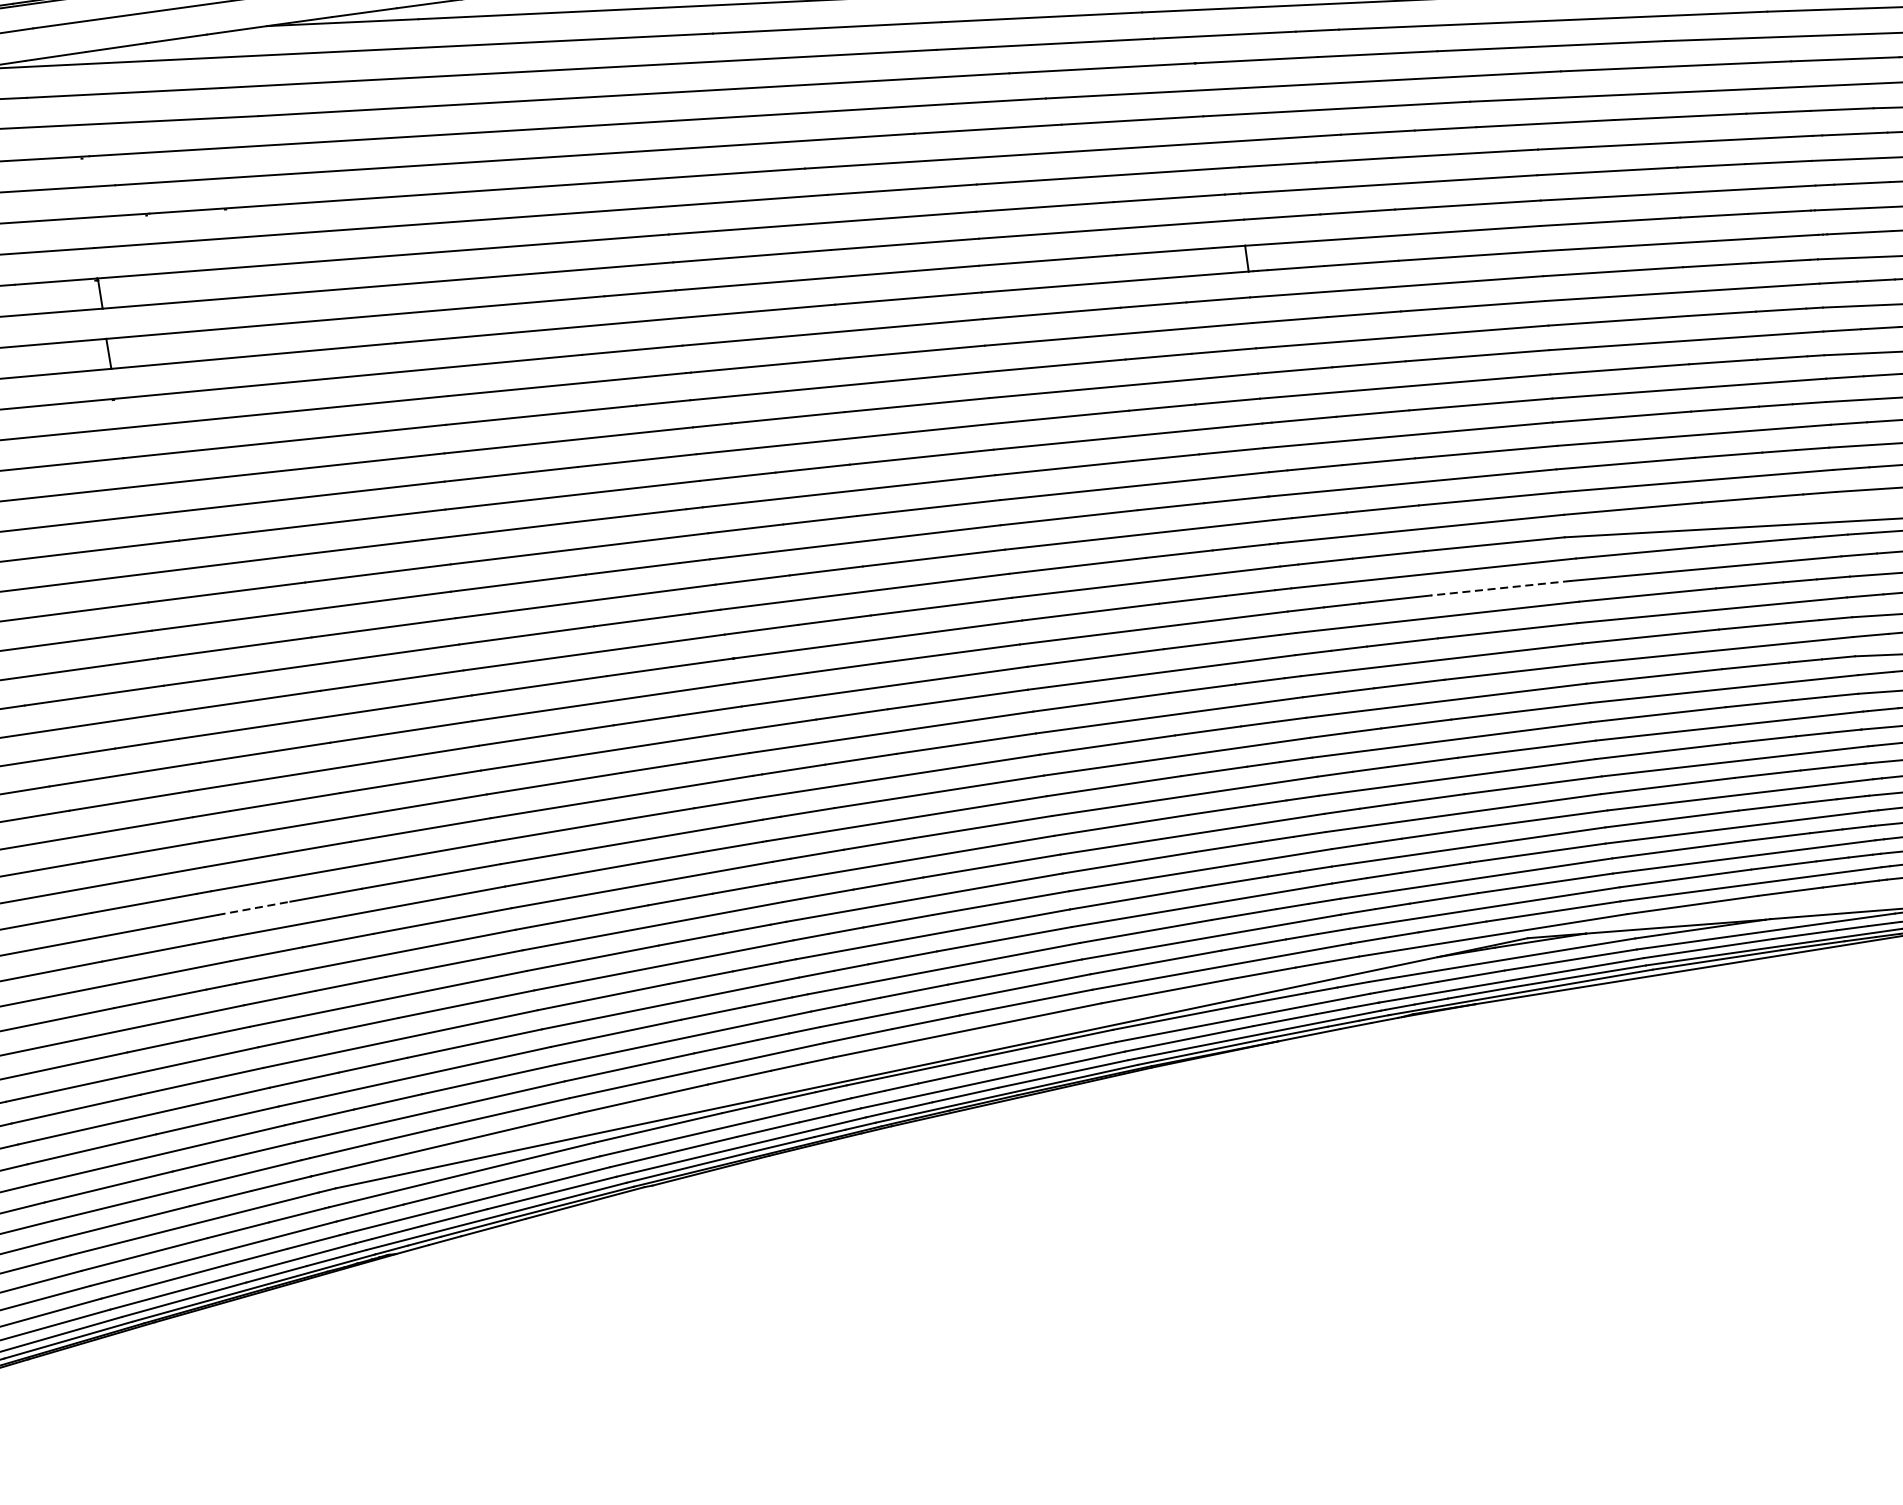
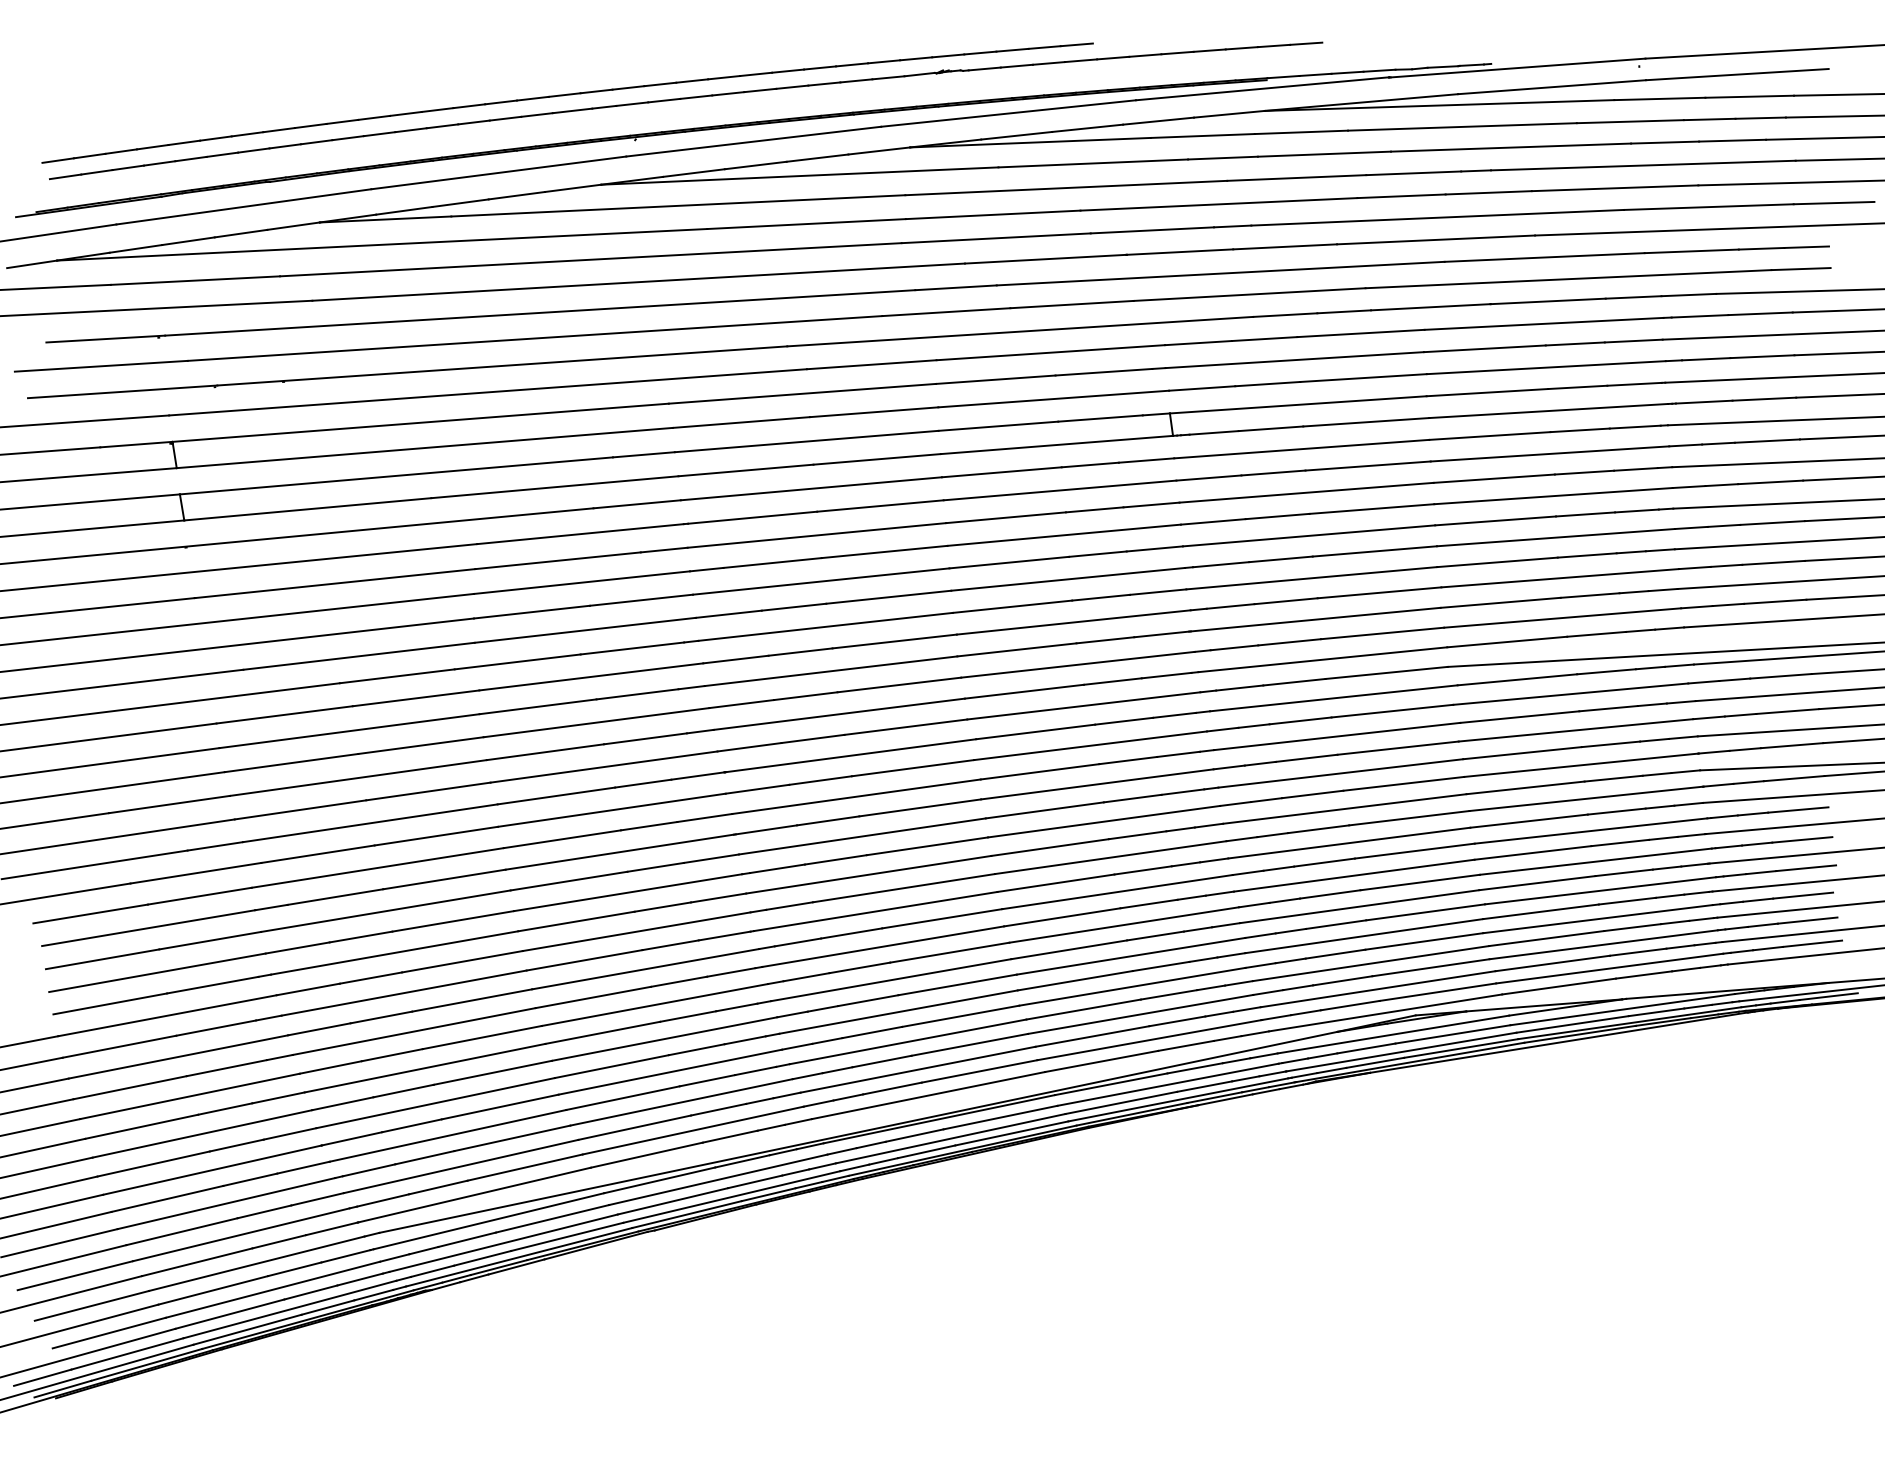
line: (1500, 588) -> (1391, 711), dashed -> solid
line: (254, 908) -> (308, 989), dashed -> solid

